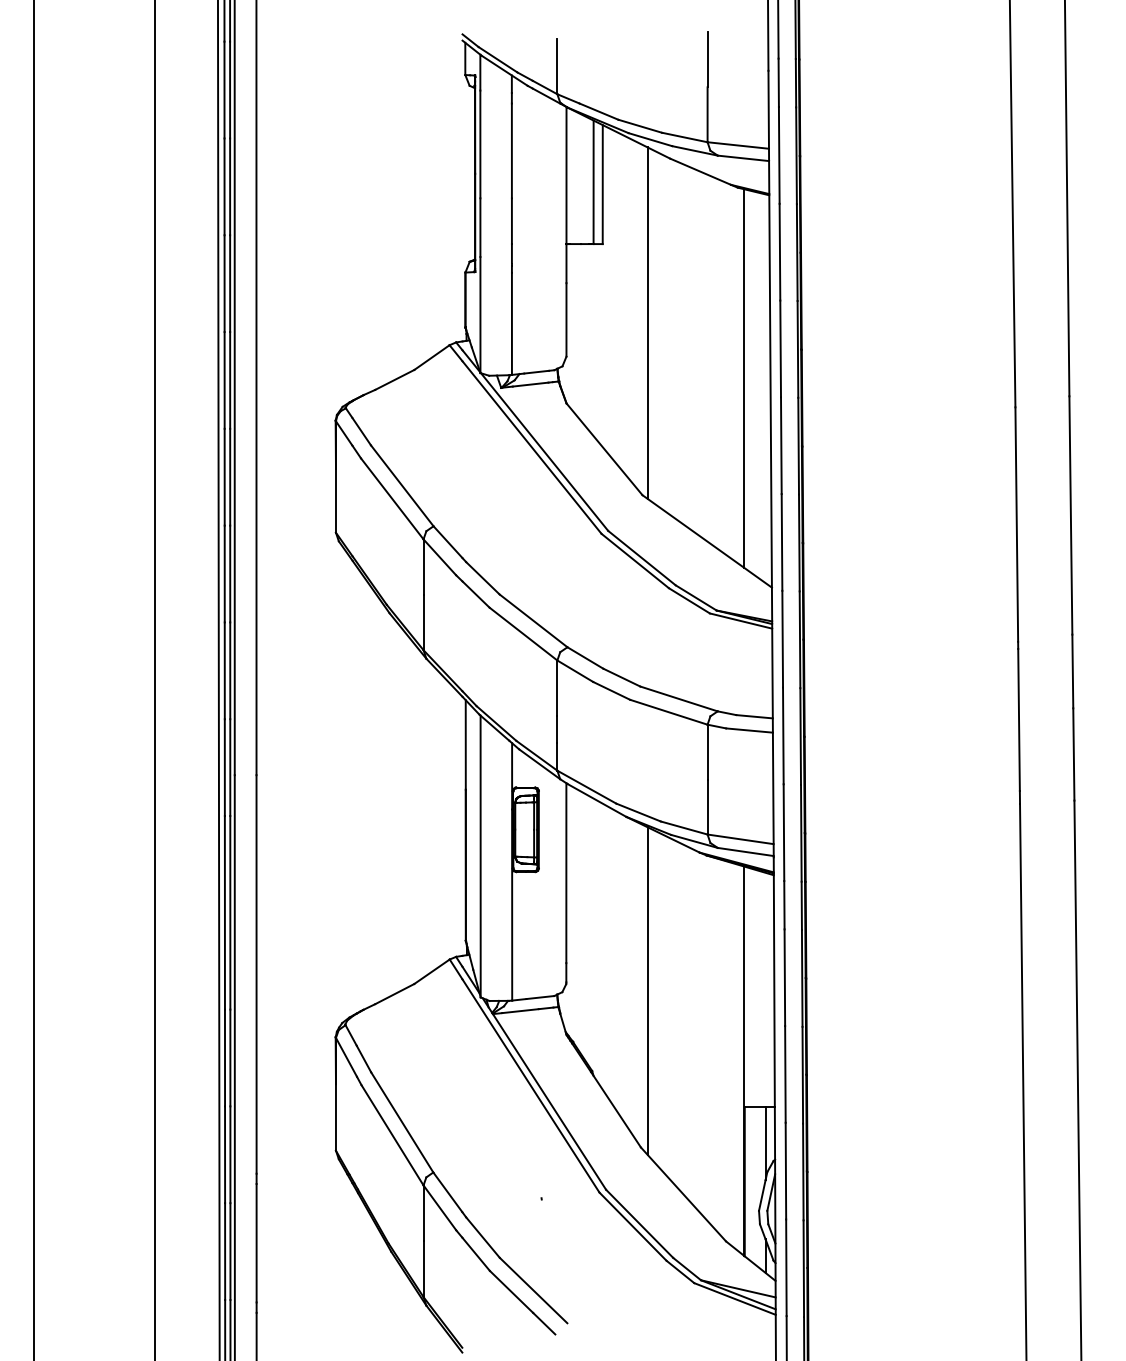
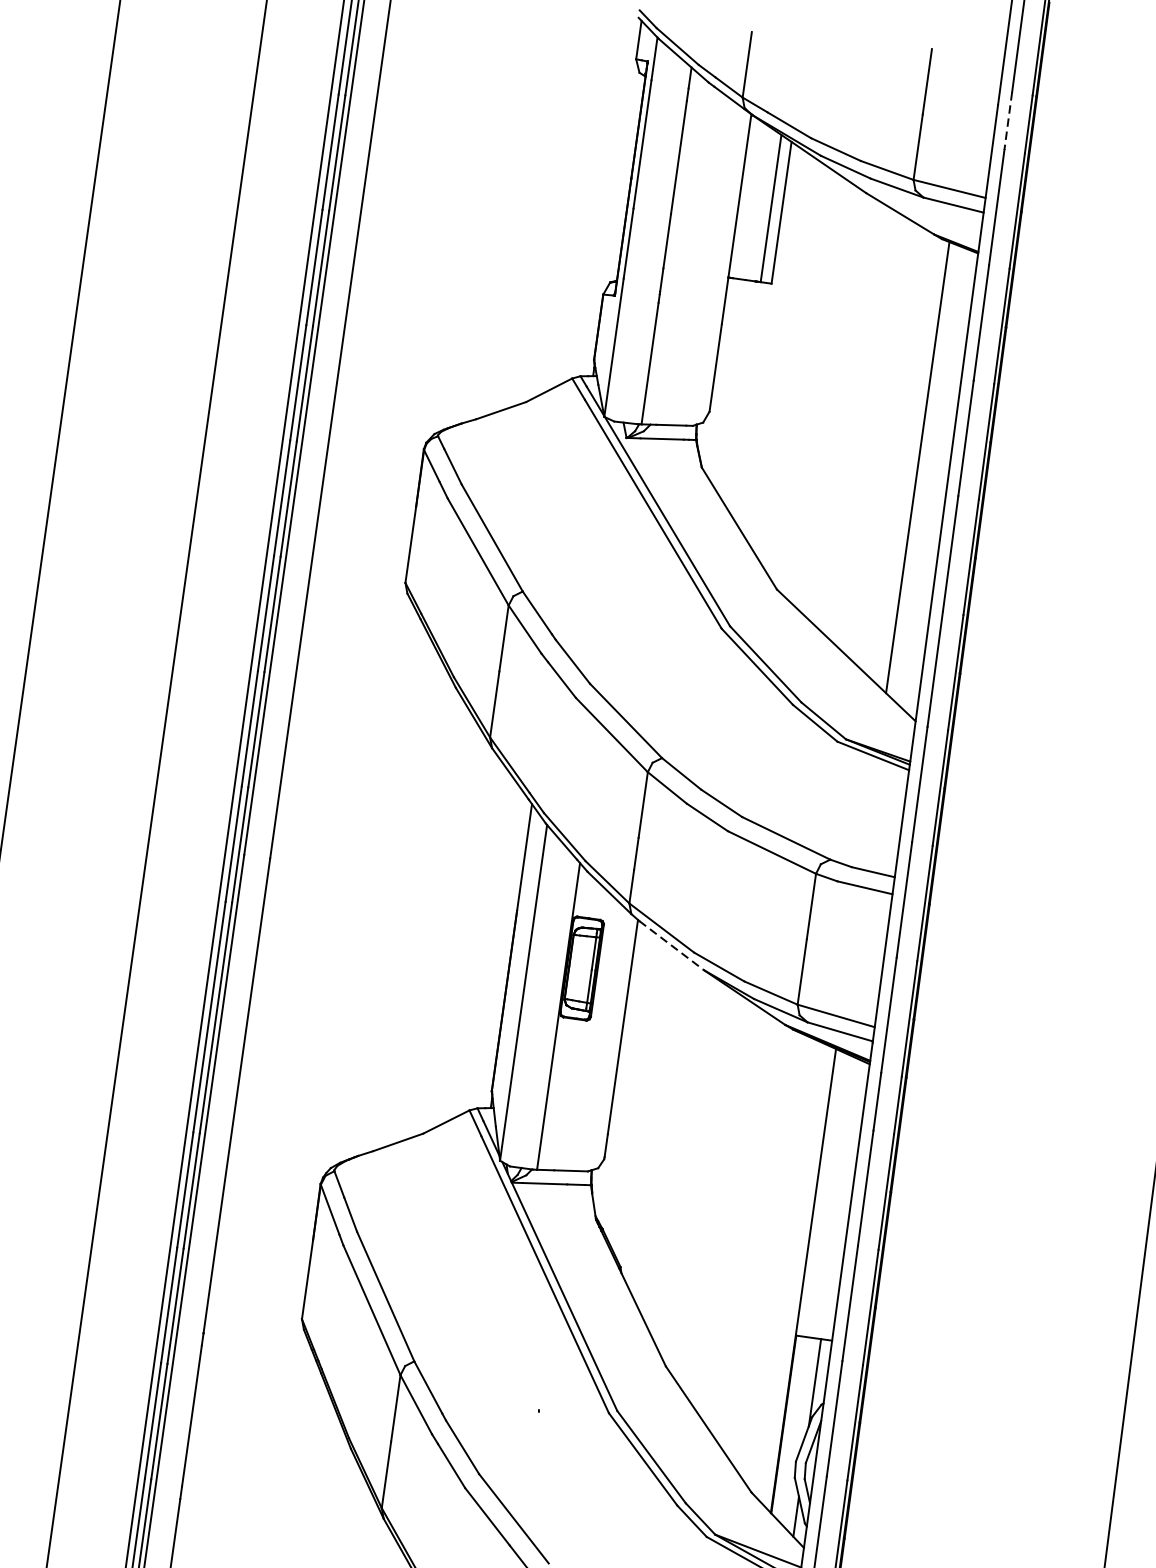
line: (778, 83) -> (1007, 121), solid -> dashed
line: (647, 322) -> (811, 384), removed
line: (597, 800) -> (672, 945), solid -> dashed
line: (647, 990) -> (699, 1180), removed

